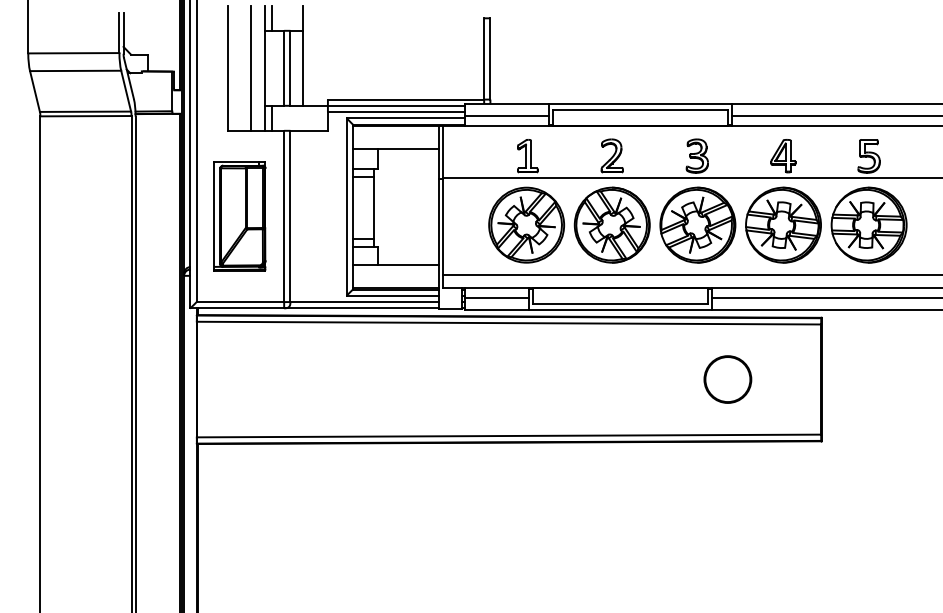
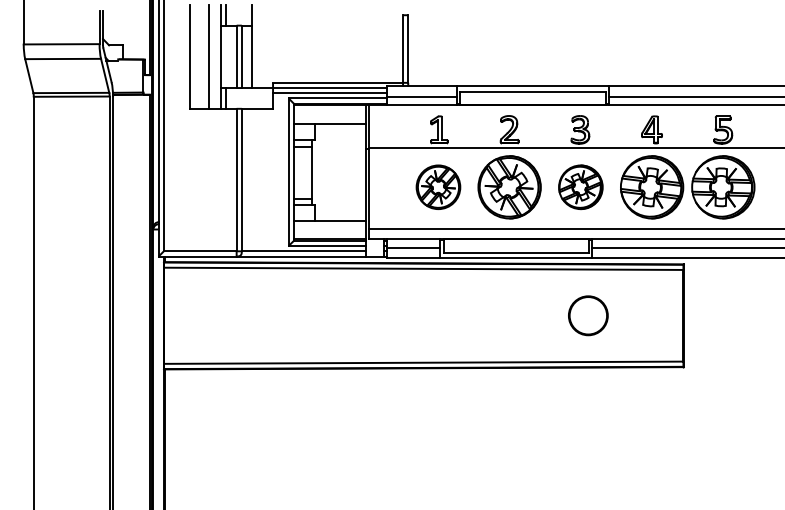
part: (239, 216) -> (199, 180), removed
part: (526, 224) -> (438, 186), size x0.7
part: (697, 224) -> (580, 186), size x0.7
part: (727, 379) -> (588, 315), moved

